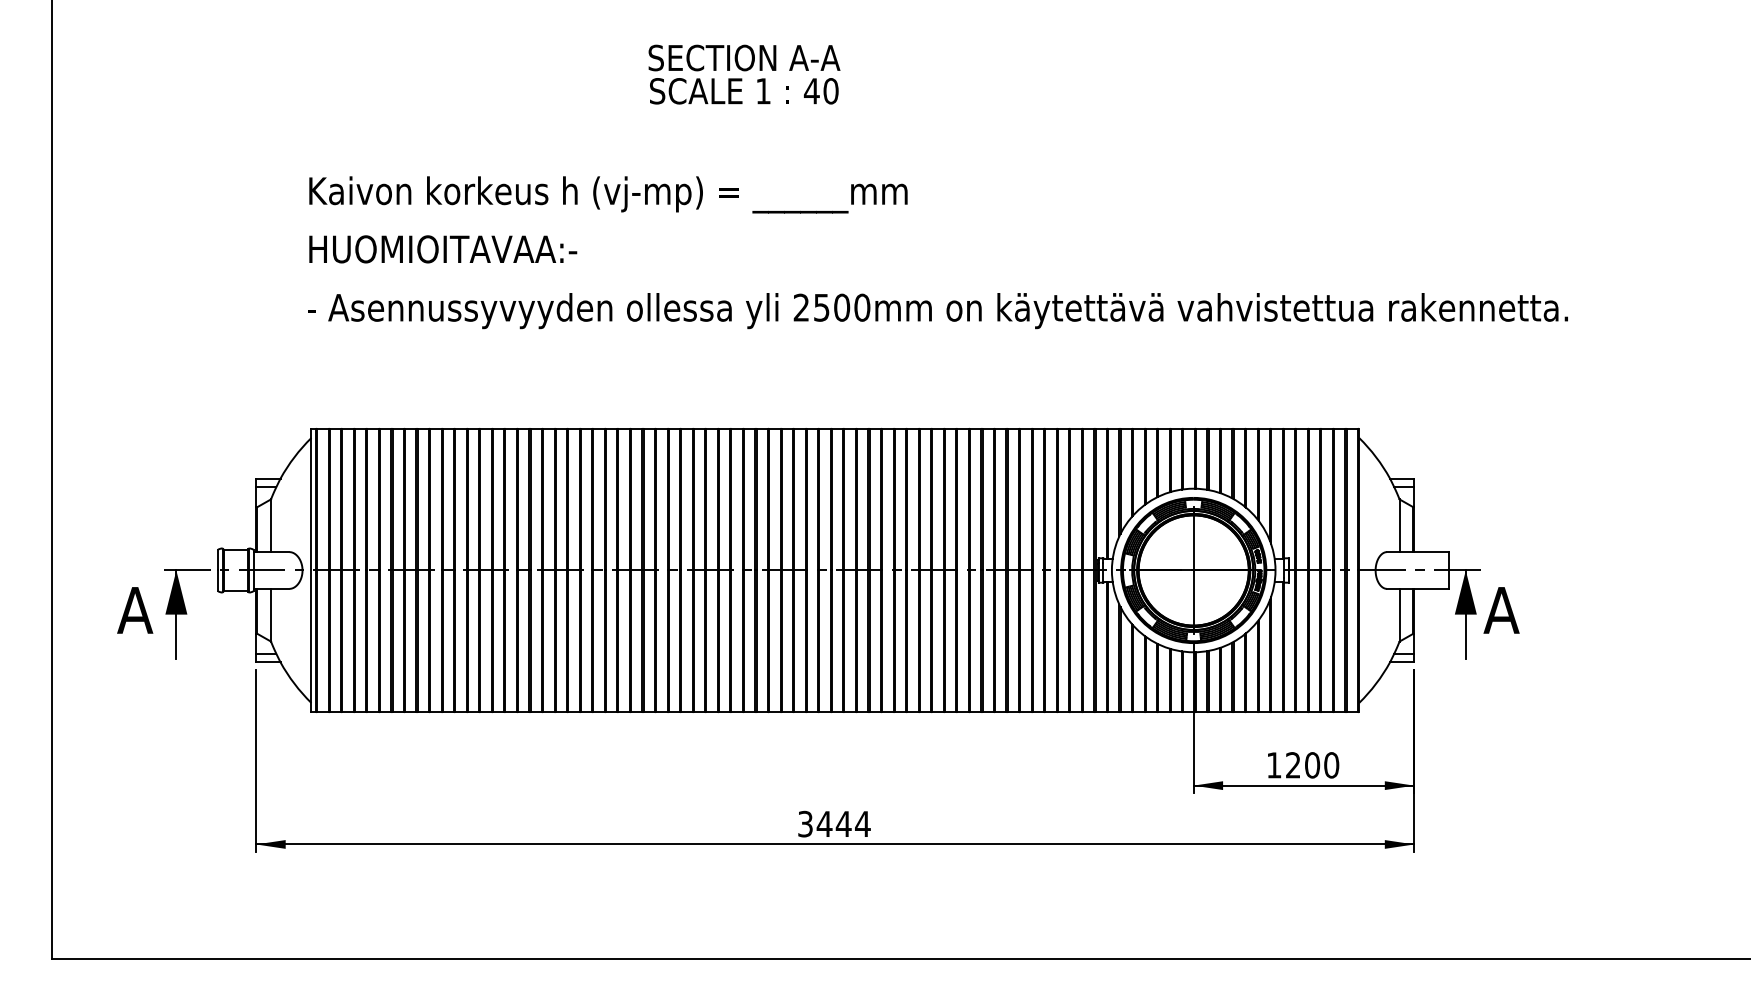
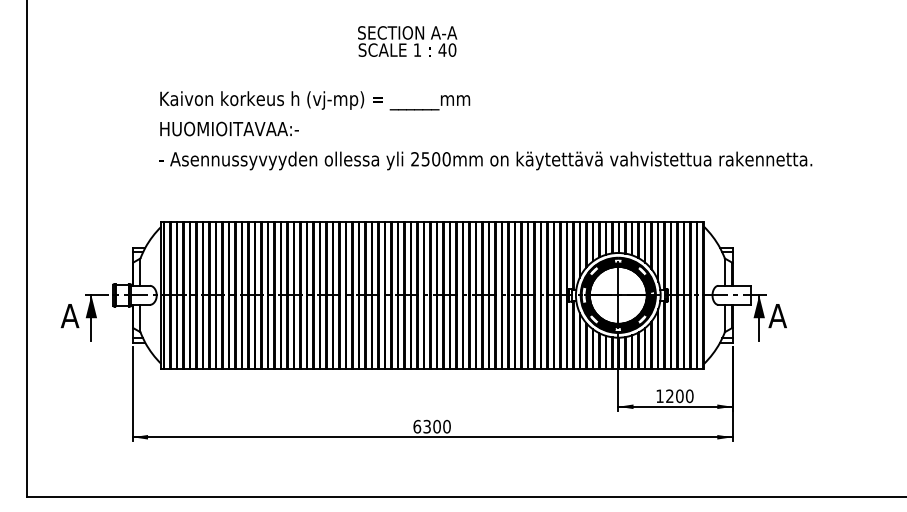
text: (744, 74) -> (407, 41), moved
text: (834, 823) -> (432, 426), 3444 -> 6300

